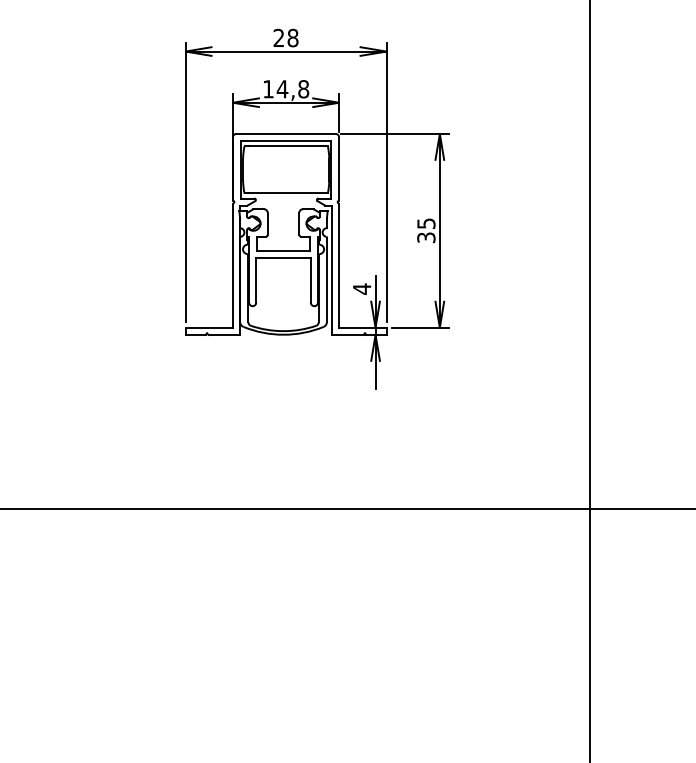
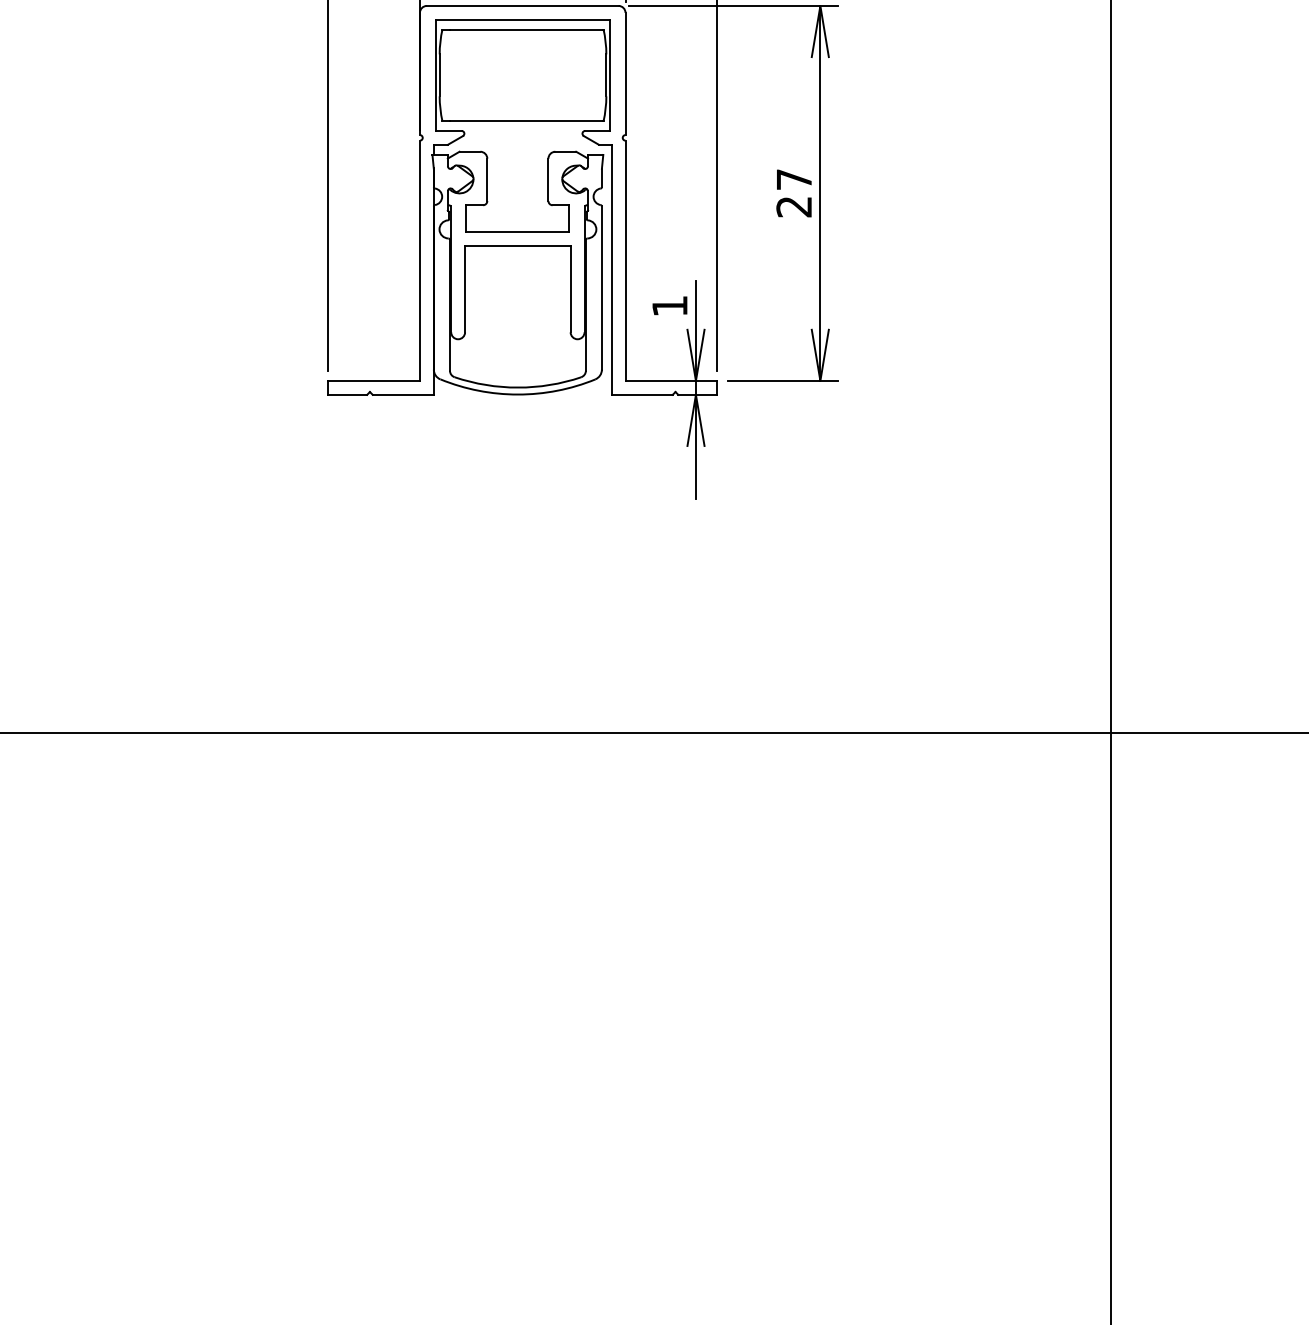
text: (426, 230) -> (794, 192), 35 -> 27
text: (362, 288) -> (670, 305), 4 -> 1

